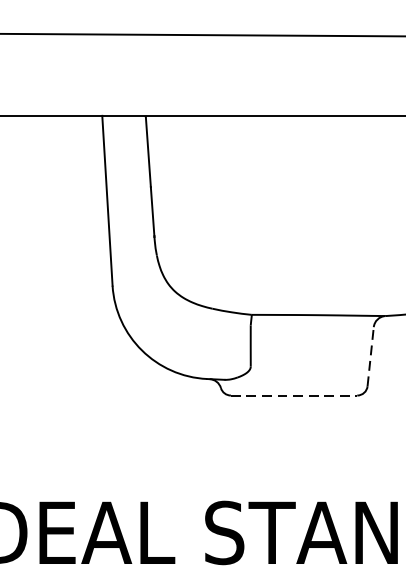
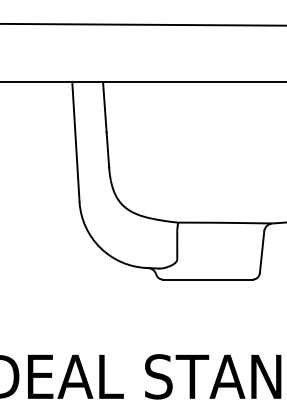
line: (371, 355) -> (262, 251), dashed -> solid
line: (293, 395) -> (207, 279), dashed -> solid

